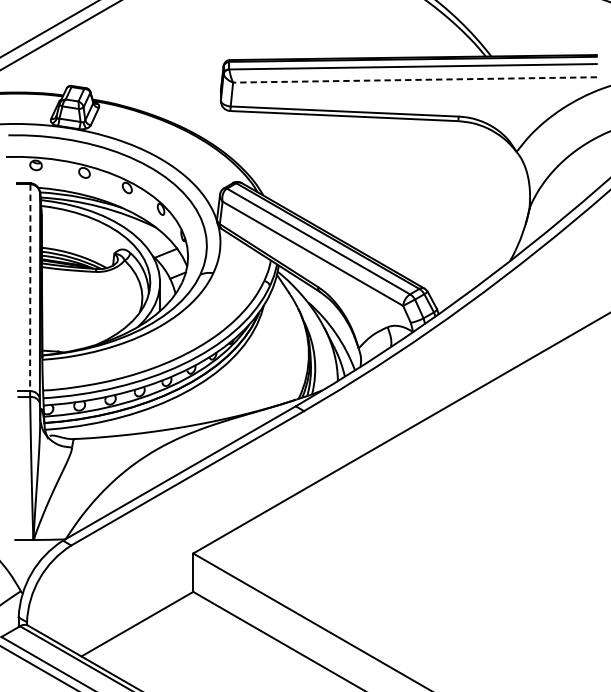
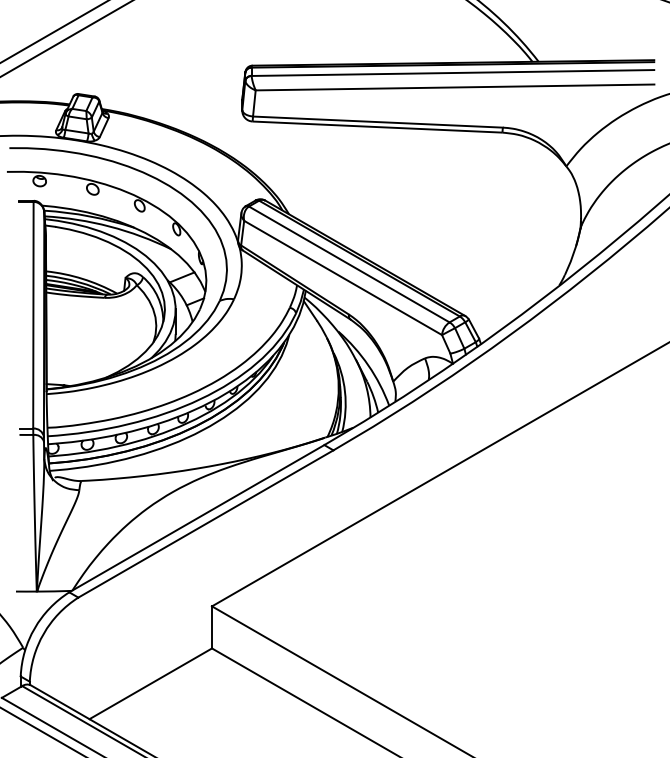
line: (414, 79) -> (454, 87), dashed -> solid
line: (30, 288) -> (33, 315), dashed -> solid

